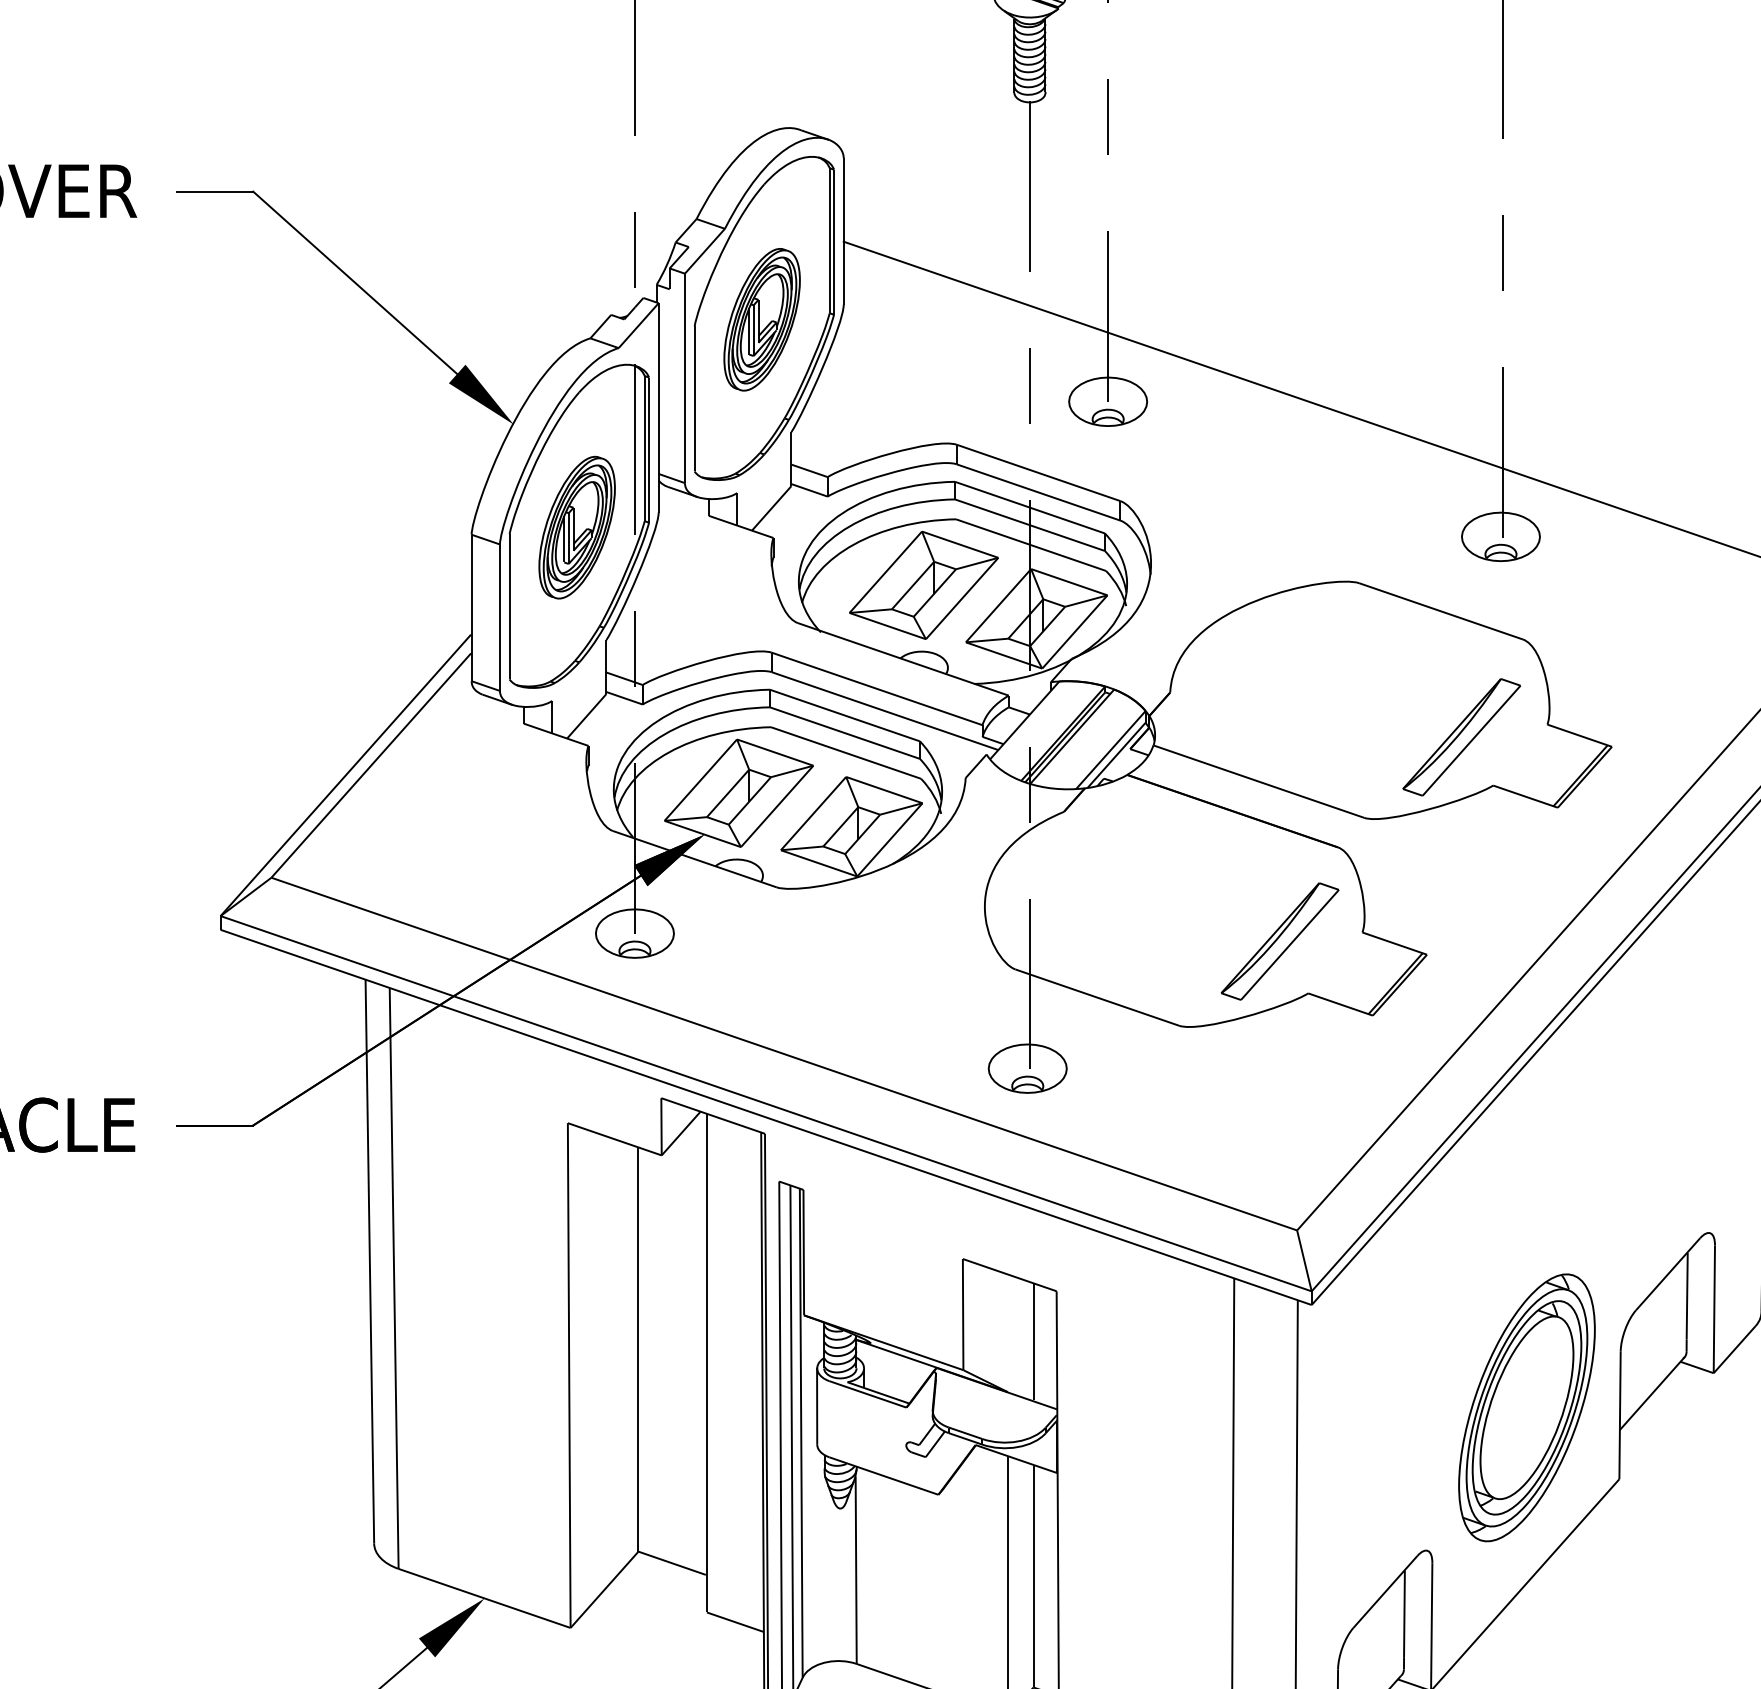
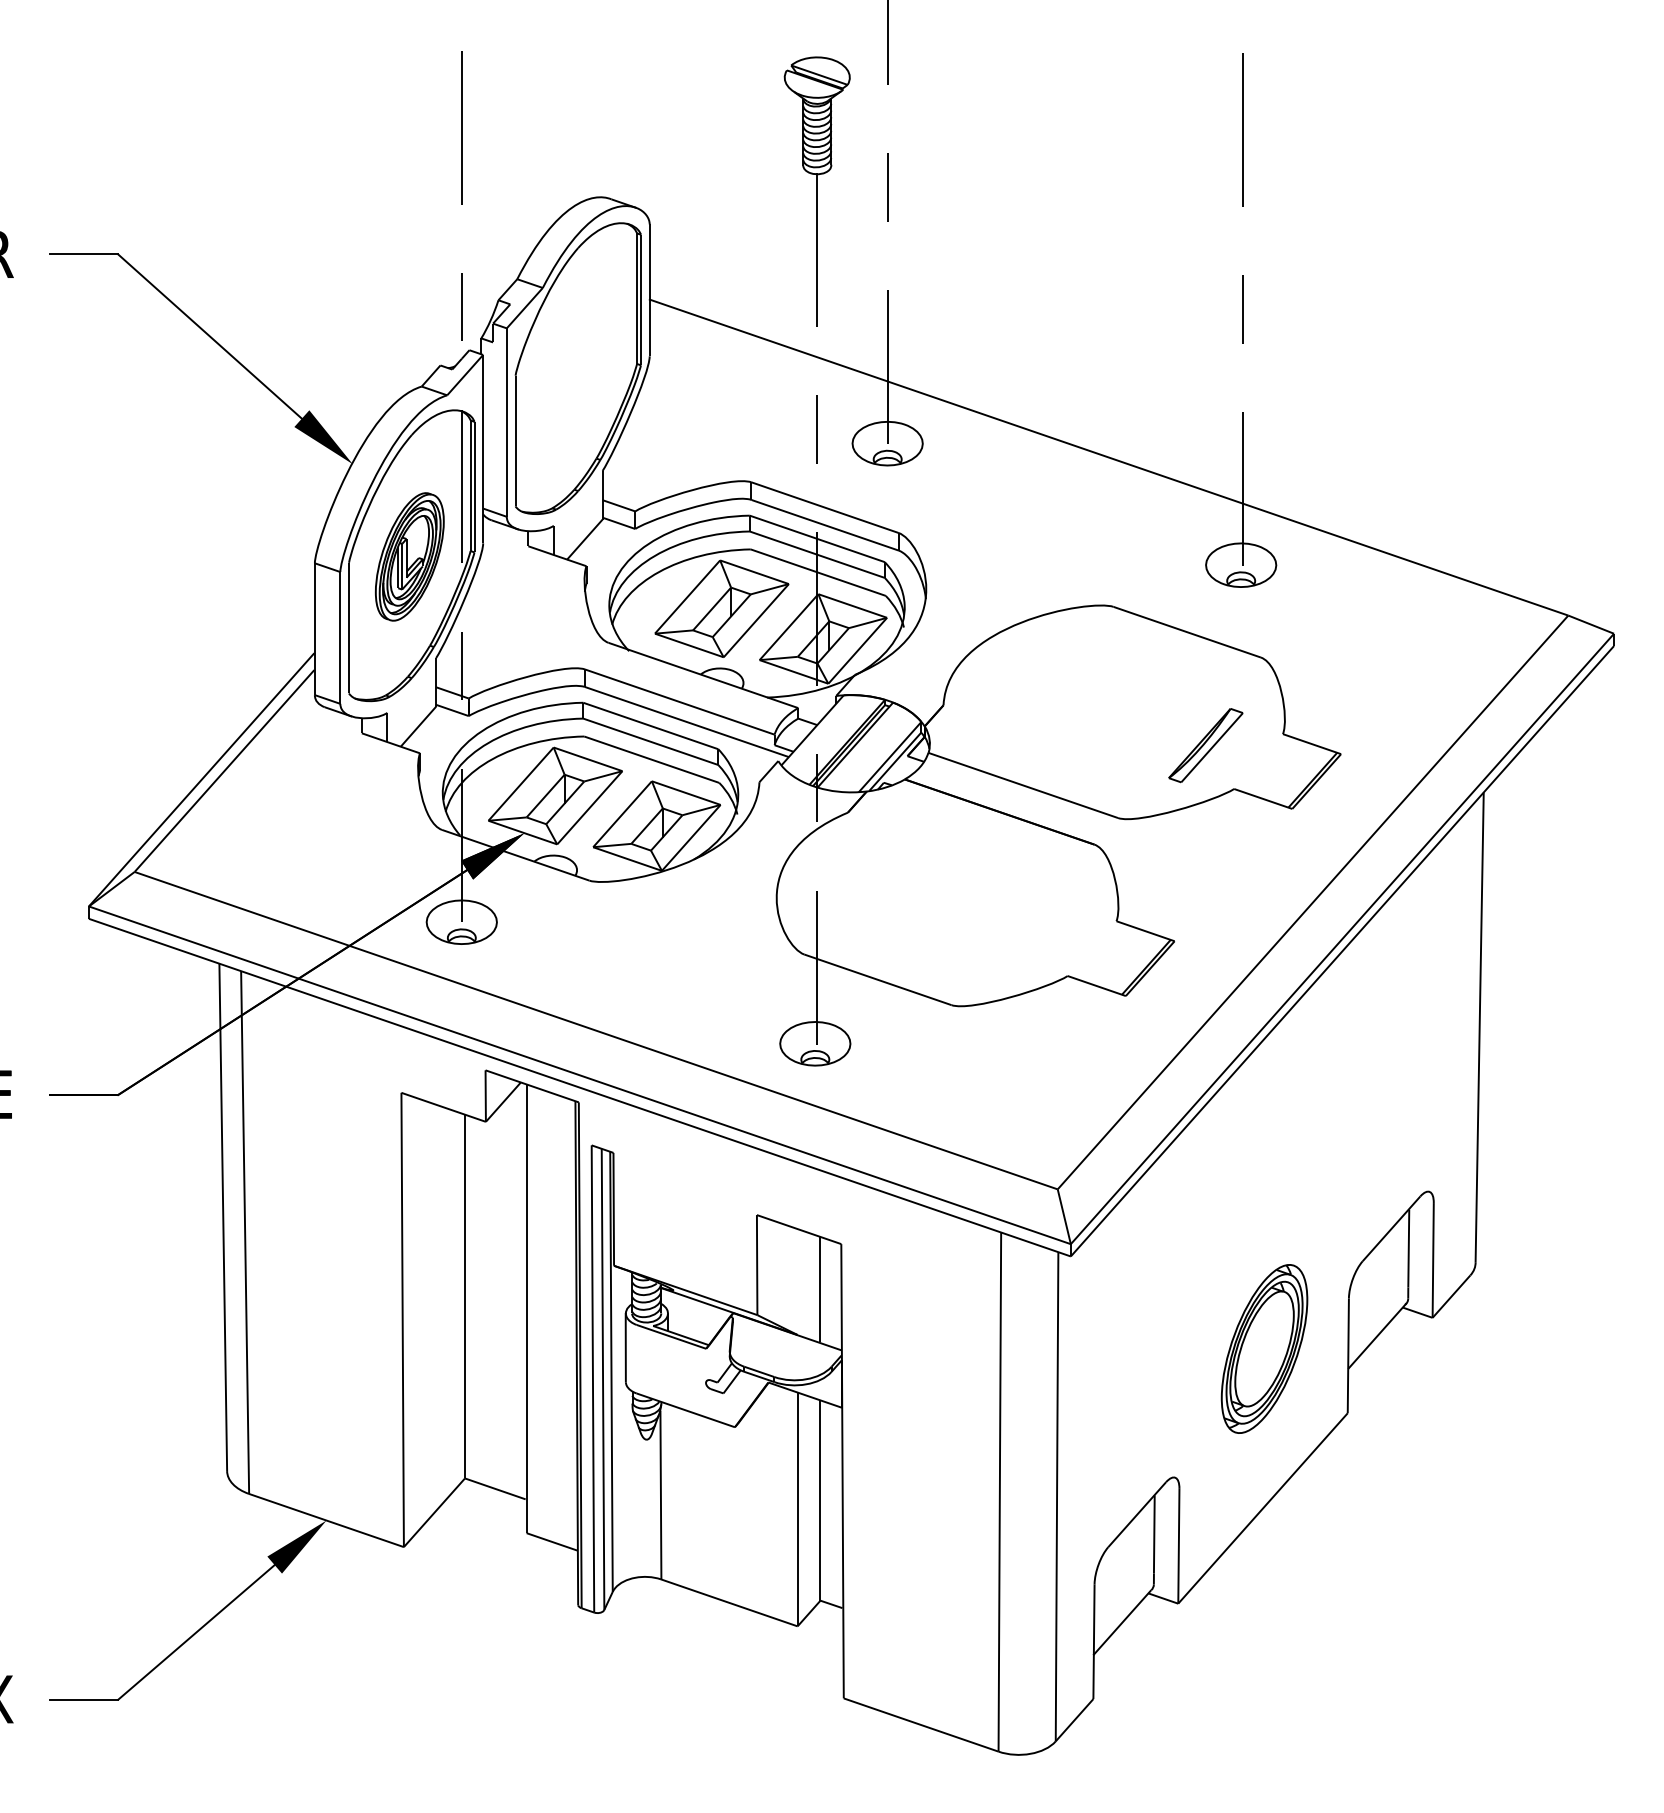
part: (762, 319) -> (576, 369), removed
part: (1461, 737) -> (1205, 745), size x0.7
part: (1280, 941) -> (1042, 929), removed
part: (1526, 1407) -> (1264, 1348), size x0.7

